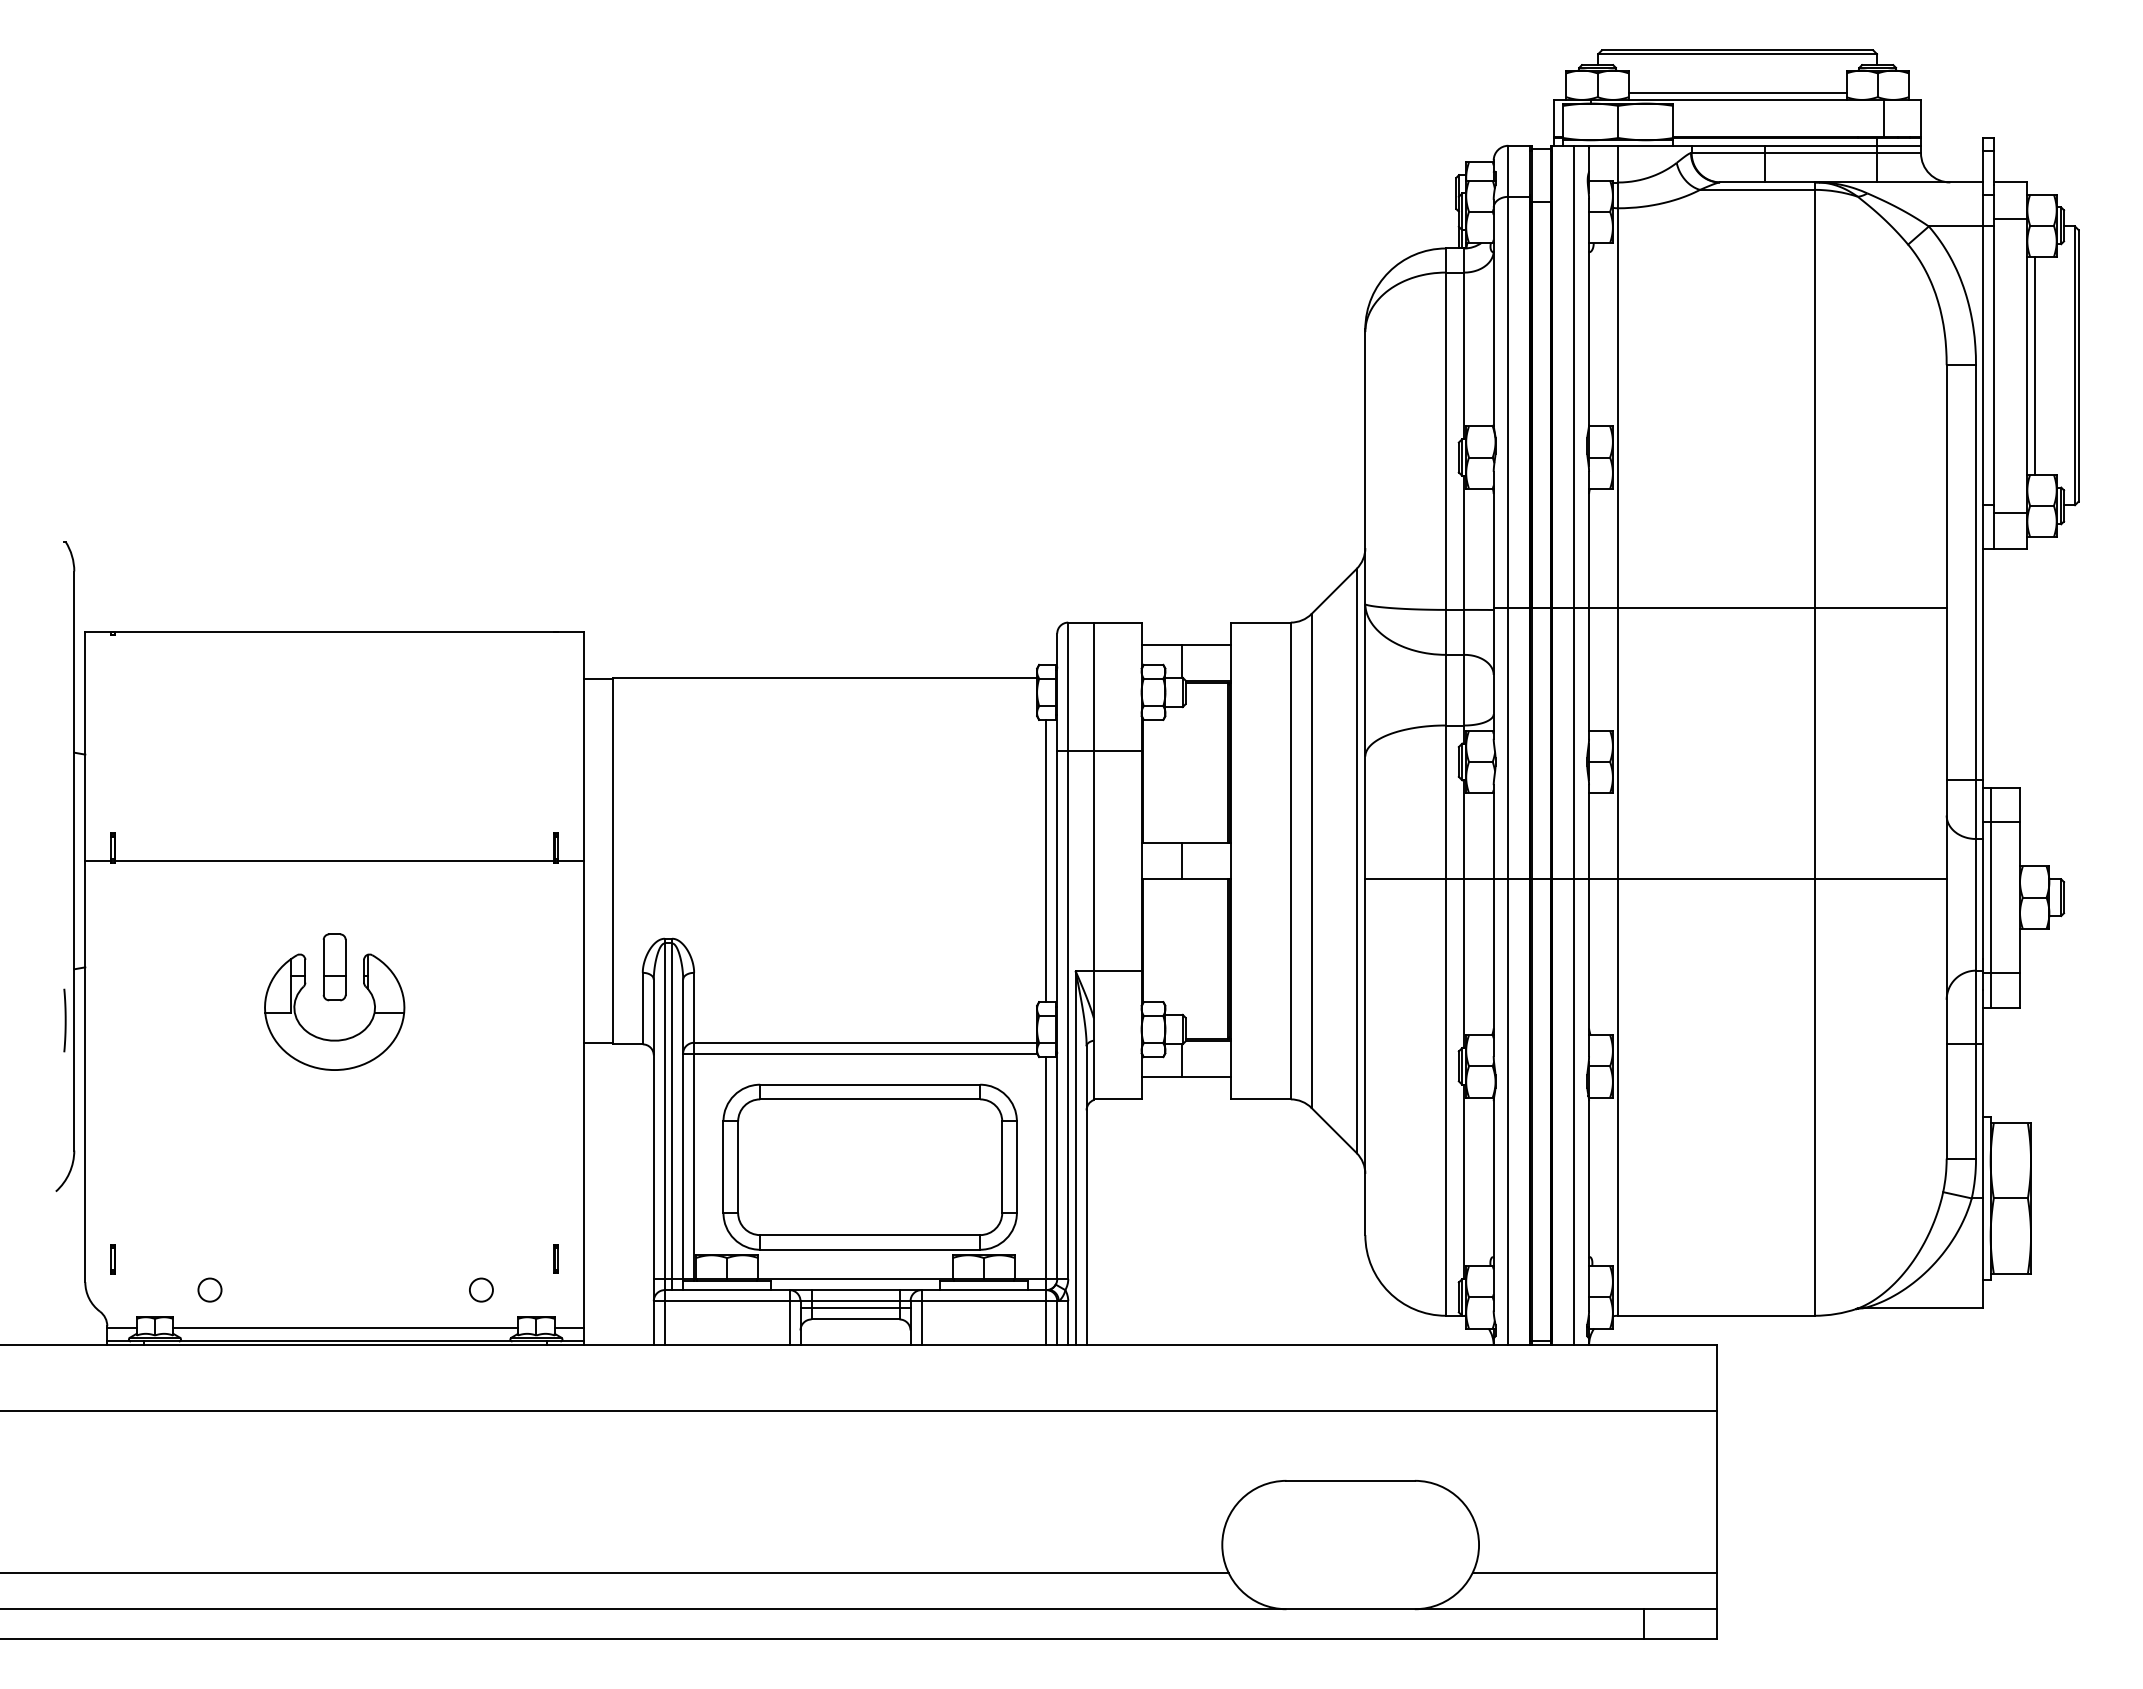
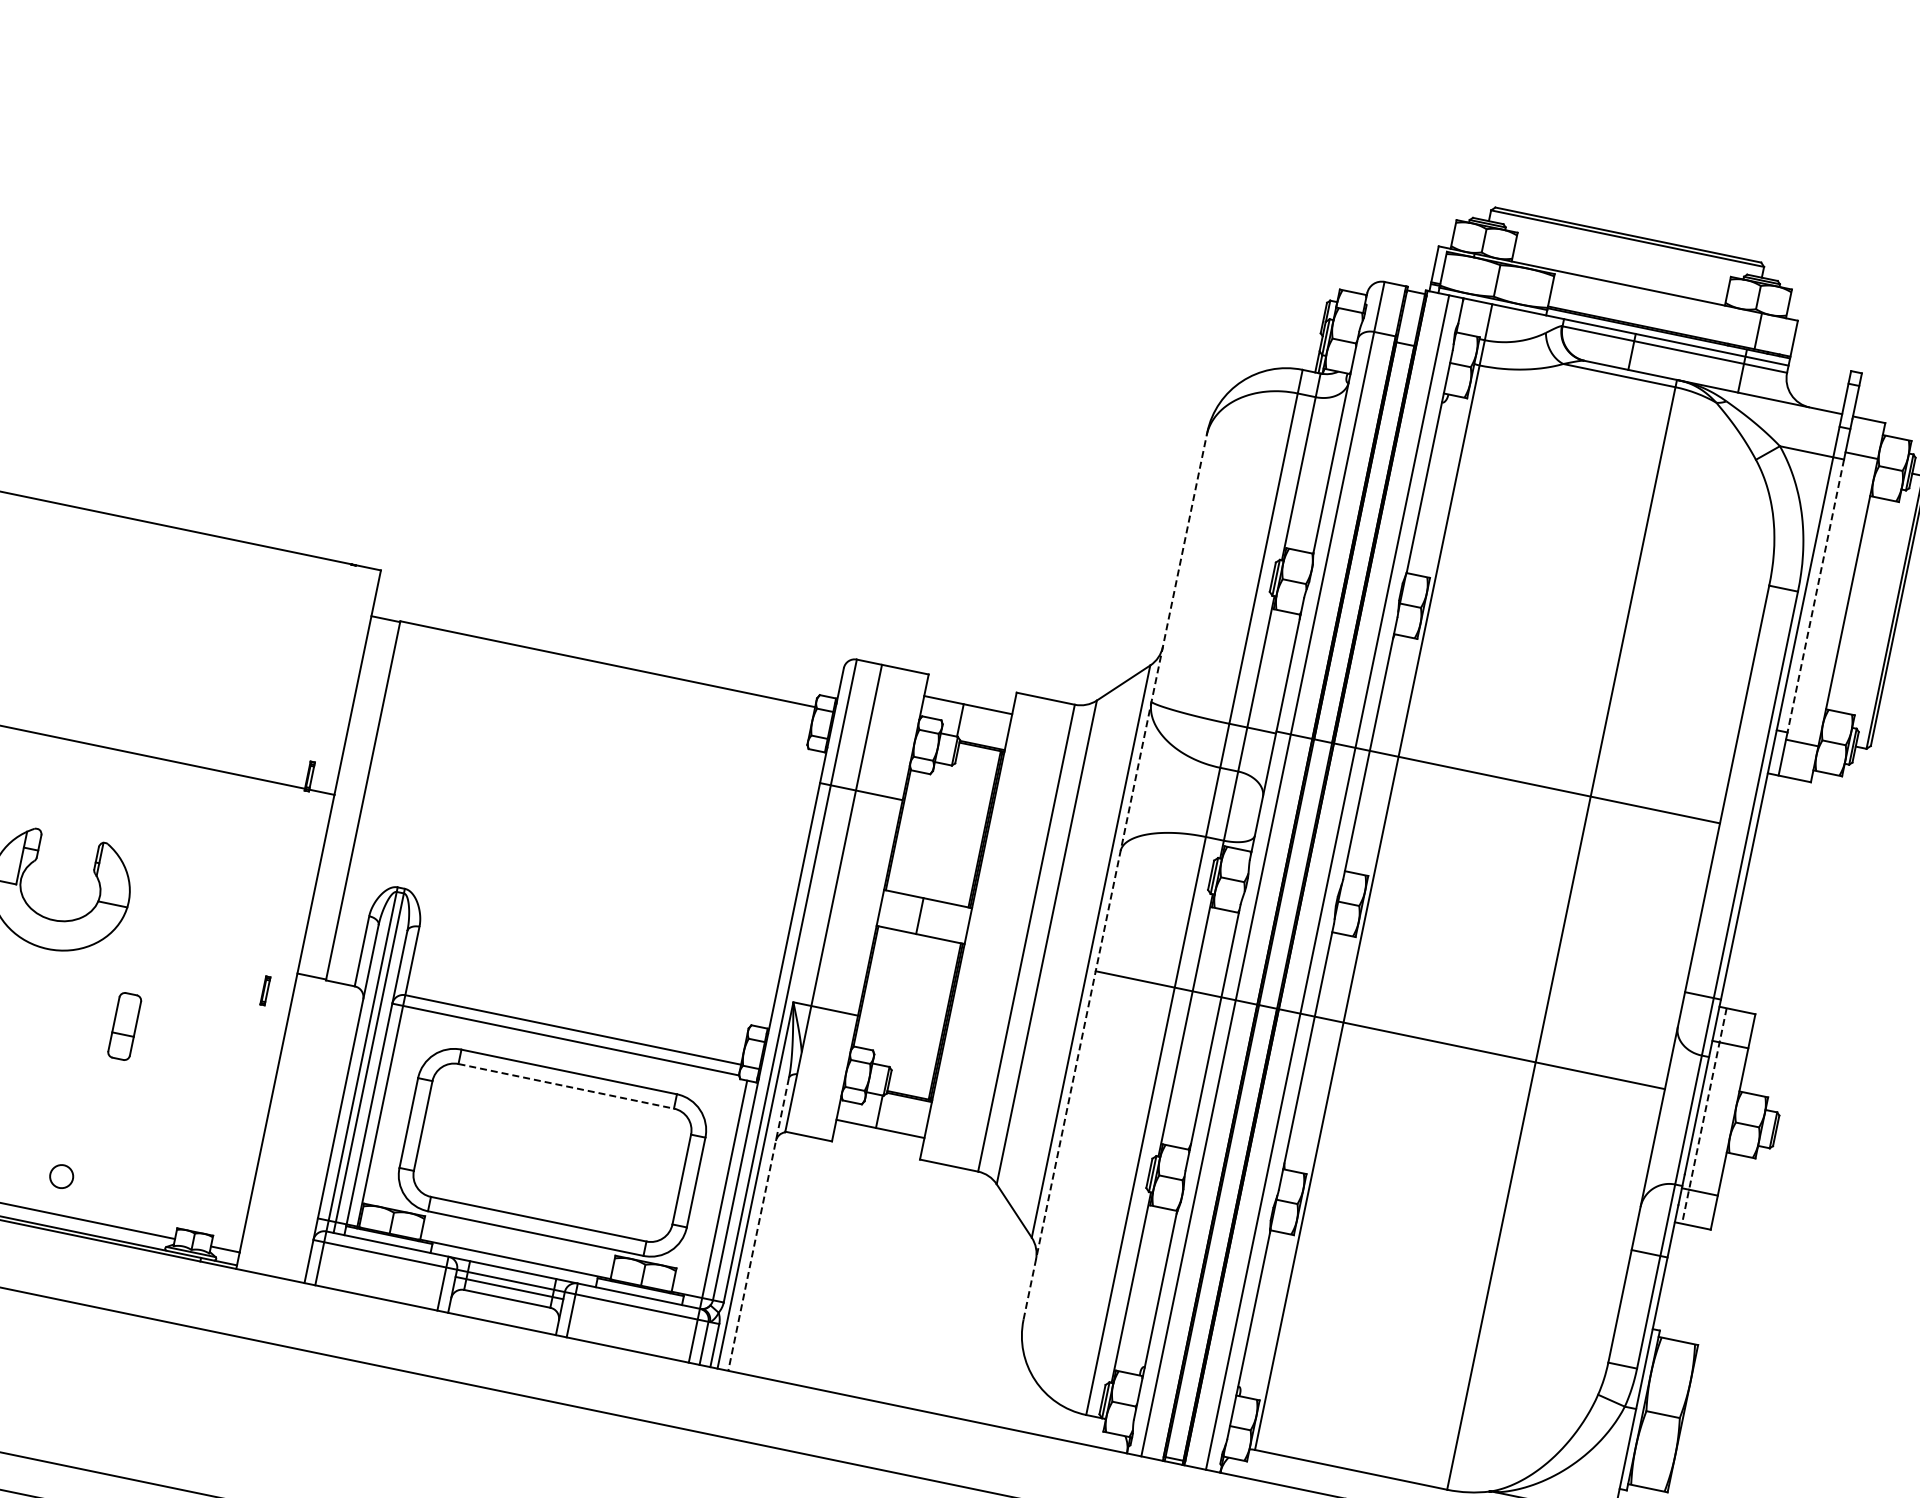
line: (1737, 92) -> (1619, 276), removed
line: (2034, 365) -> (1855, 603), removed
line: (1994, 366) -> (1815, 596), solid -> dashed
line: (1365, 782) -> (1115, 876), solid -> dashed
line: (1046, 860) -> (787, 888), removed
line: (1990, 898) -> (1704, 1116), solid -> dashed
part: (334, 967) -> (124, 1026), moved
line: (870, 1099) -> (566, 1086), solid -> dashed
line: (1086, 1196) -> (758, 1225), solid -> dashed
part: (555, 1258) -> (264, 990), moved
circle: (481, 1289) -> (61, 1176), moved

